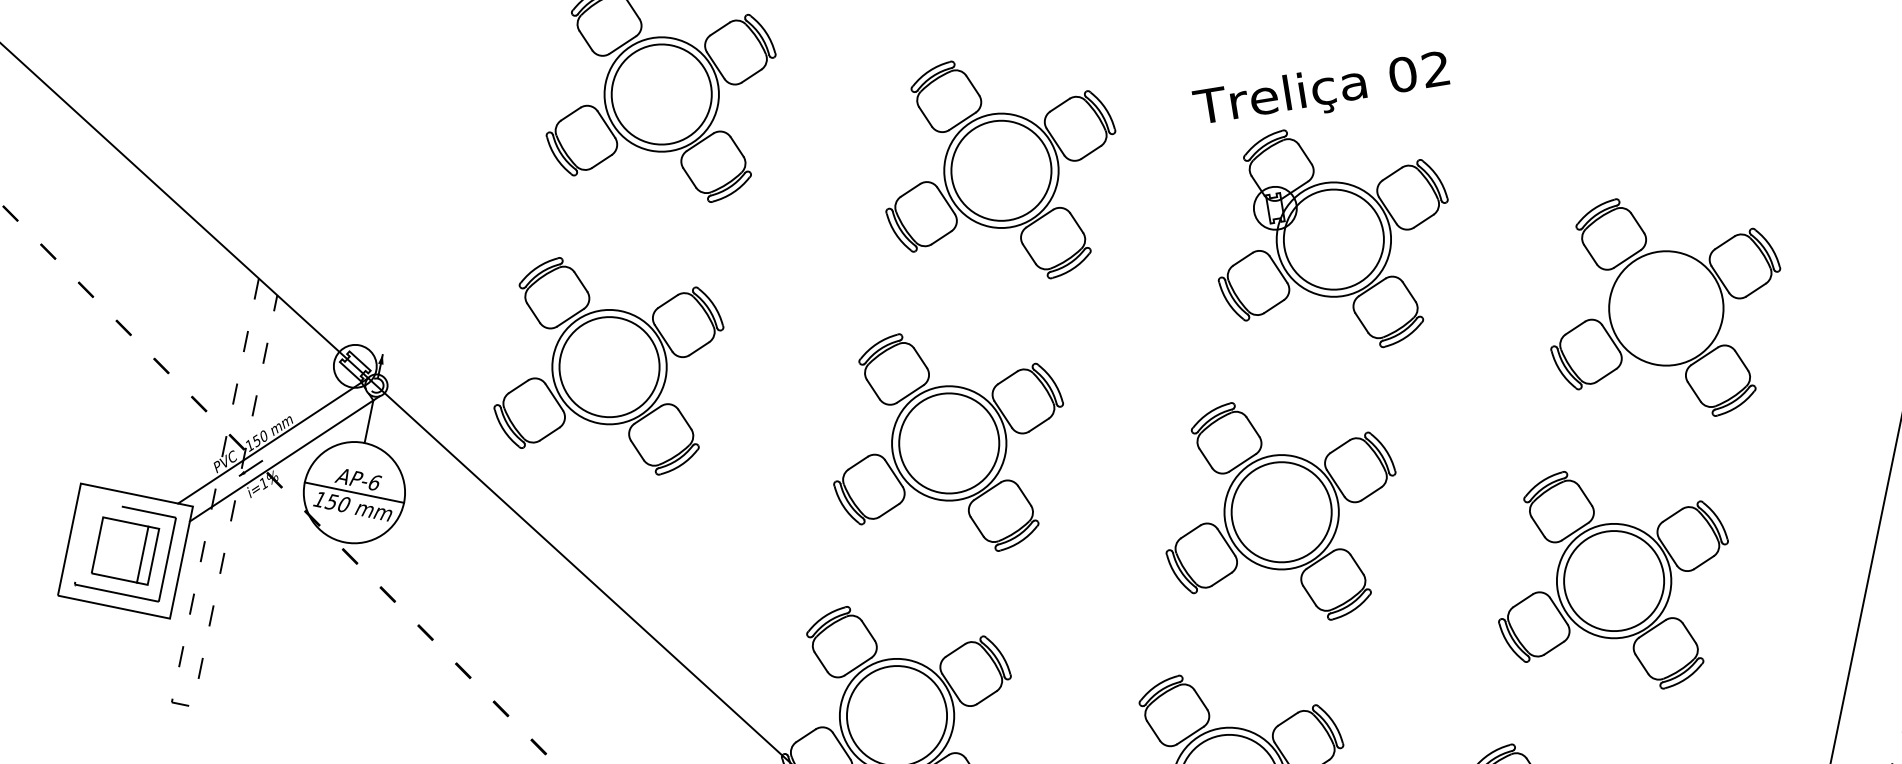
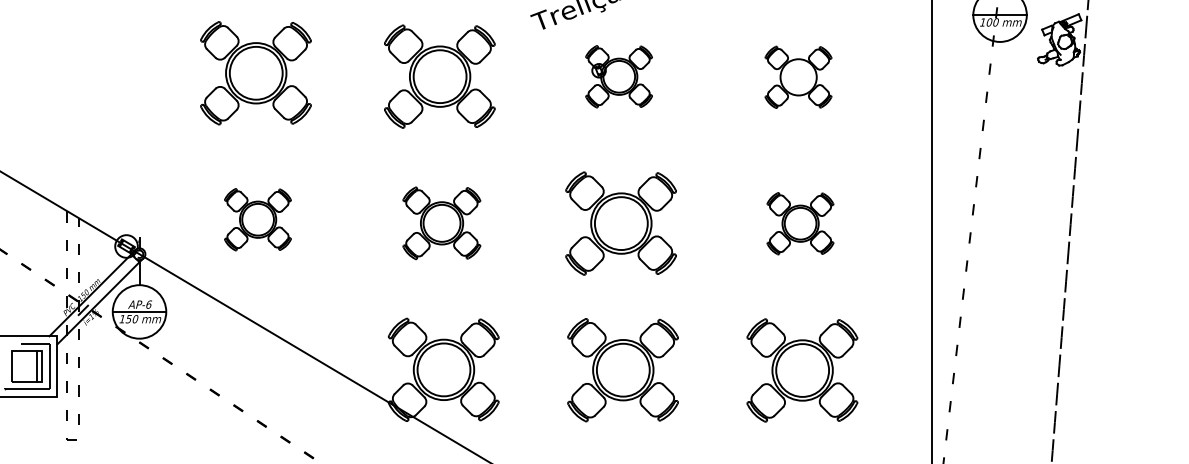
part: (1332, 238) -> (618, 76), size x0.6
part: (1665, 308) -> (798, 77), size x0.6
part: (608, 366) -> (257, 219), size x0.6
part: (948, 443) -> (441, 223), size x0.7
part: (1613, 580) -> (800, 223), size x0.6

